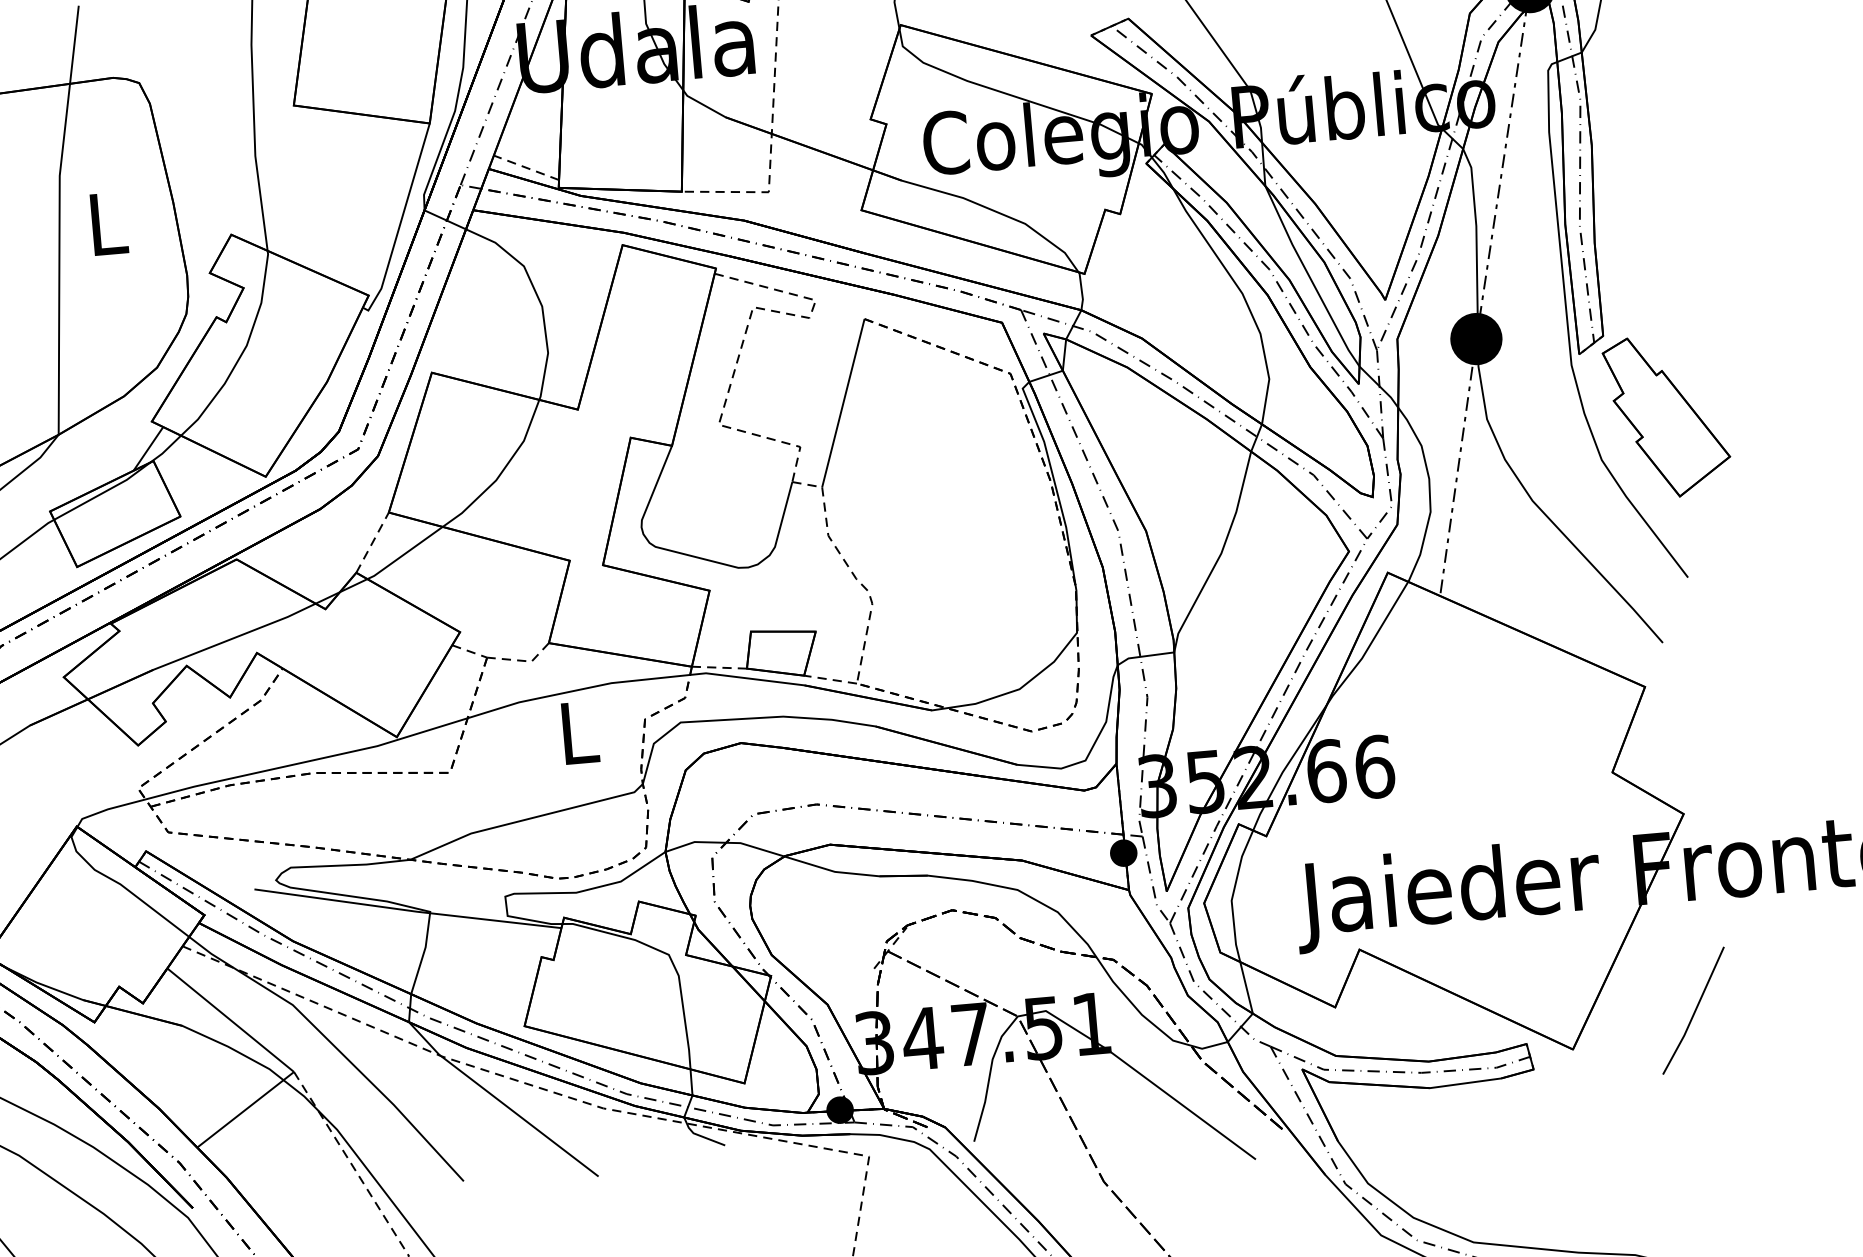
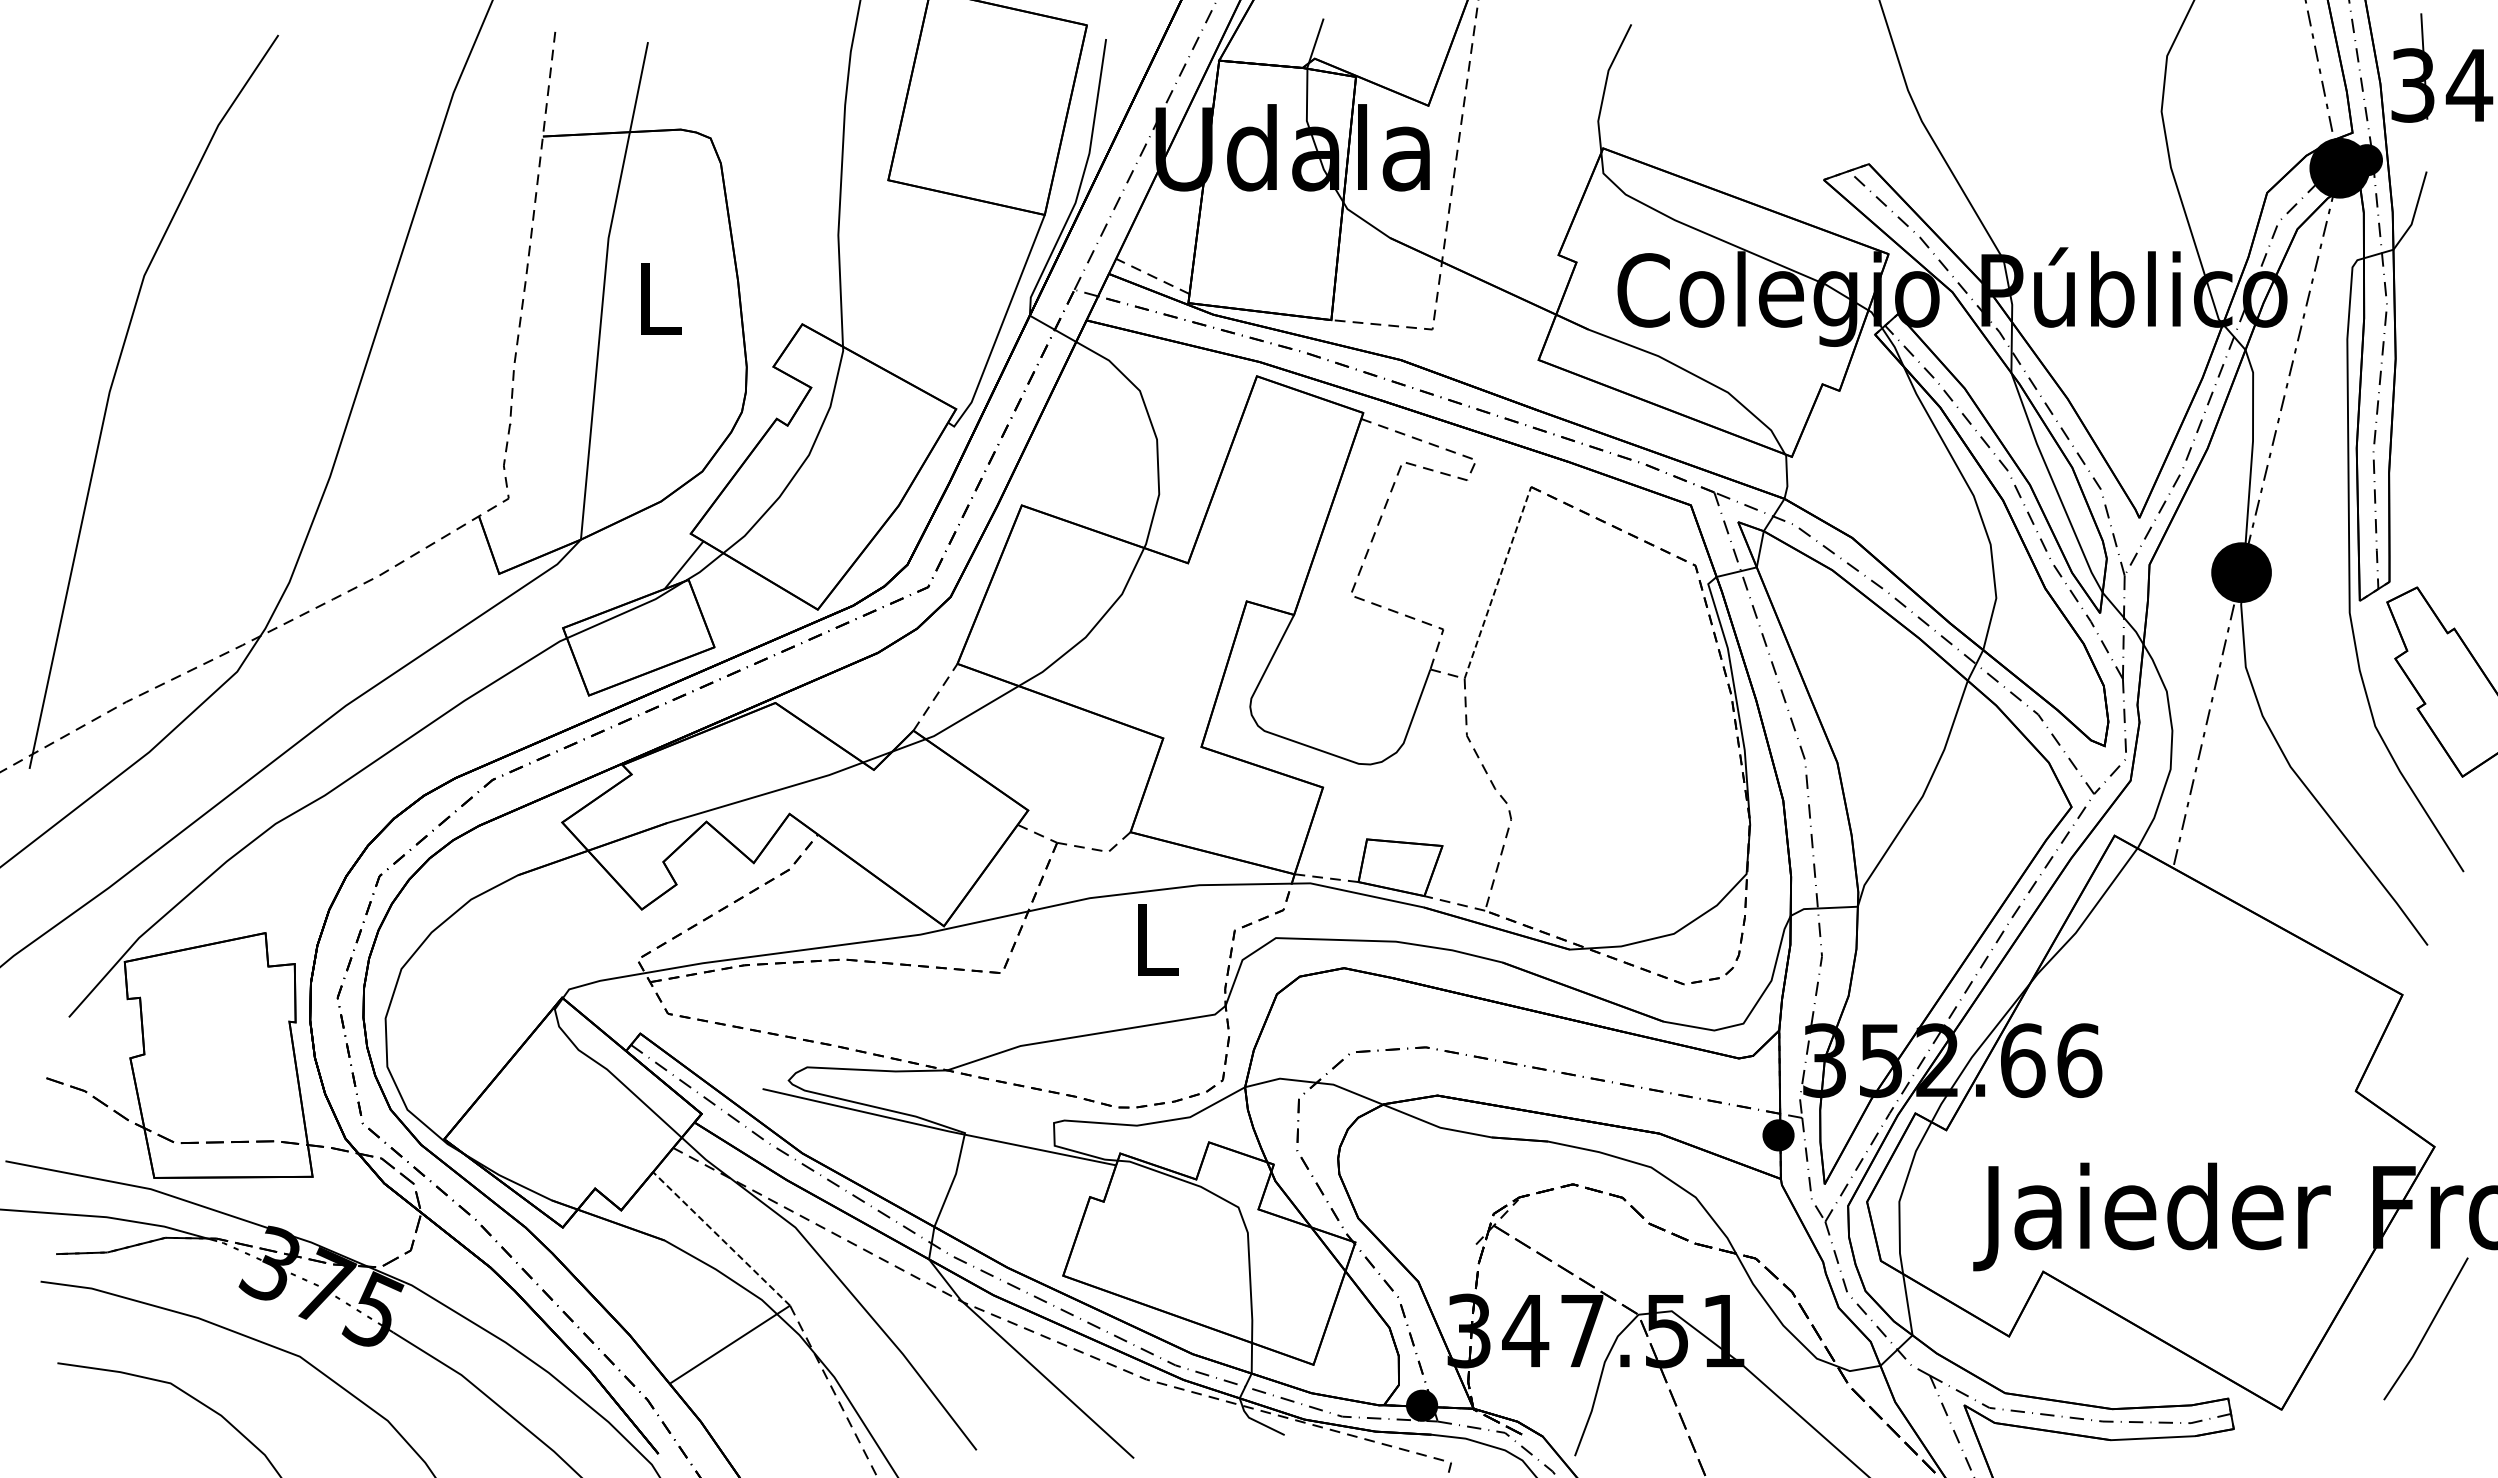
line: (843, 402) -> (1498, 582), solid -> dashed
line: (1694, 1011) -> (2426, 1329), moved
line: (230, 1019) -> (721, 1238), solid -> dashed

